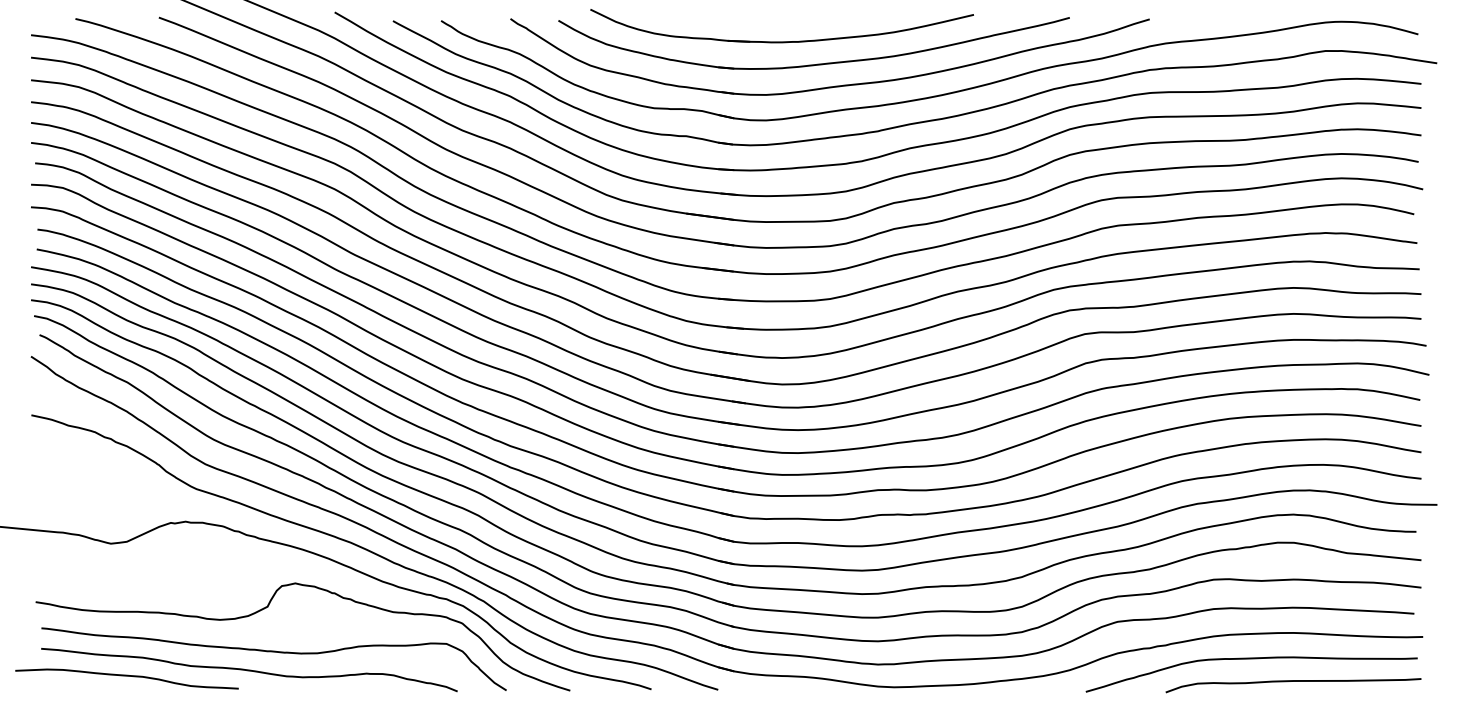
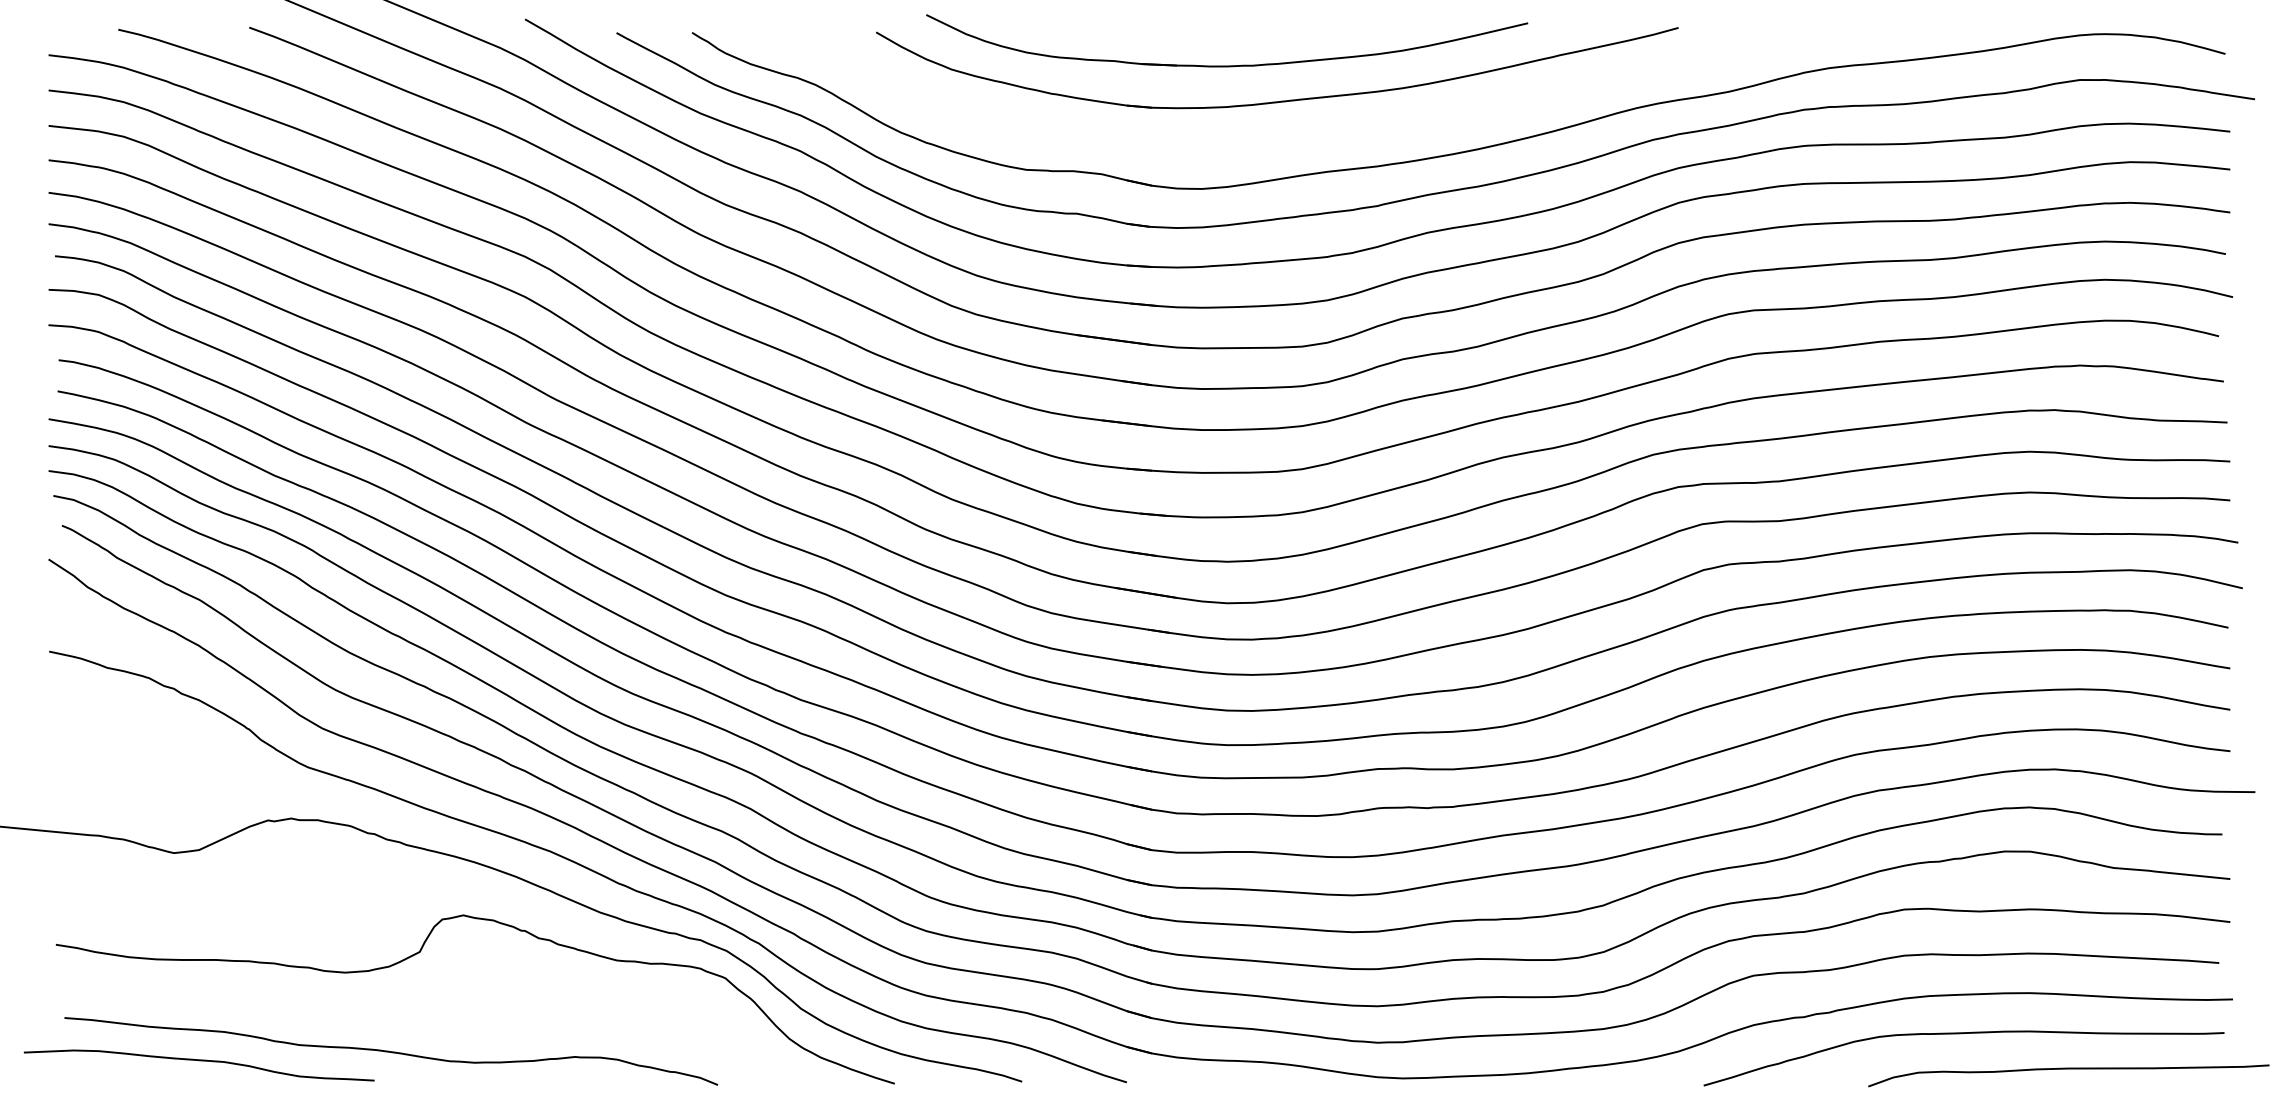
part: (835, 85) -> (1310, 134), removed
curve: (273, 652) -> (429, 1023), removed
curve: (1293, 681) -> (2068, 1069), moved

